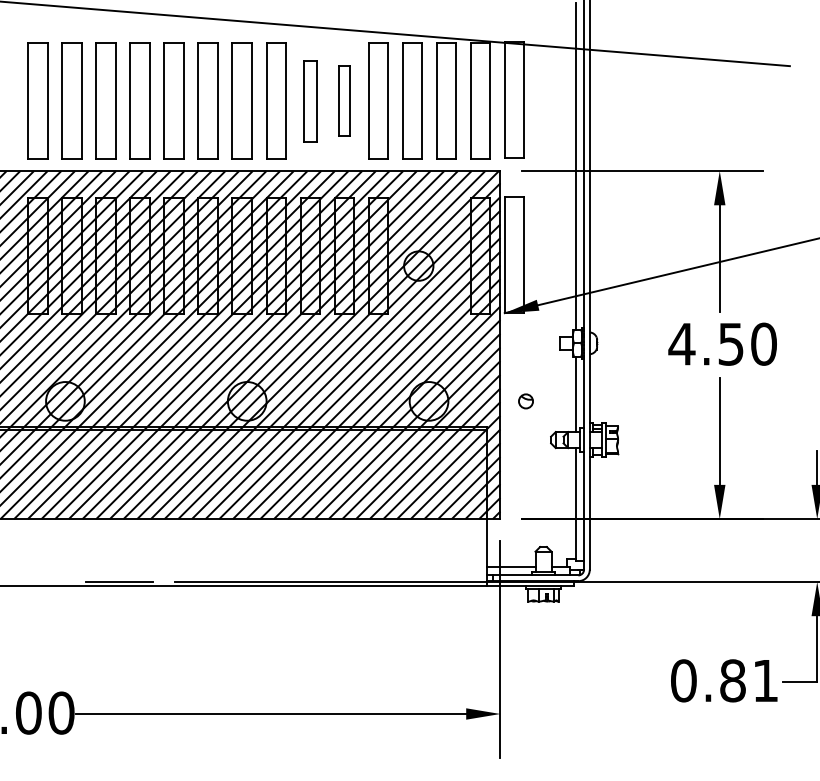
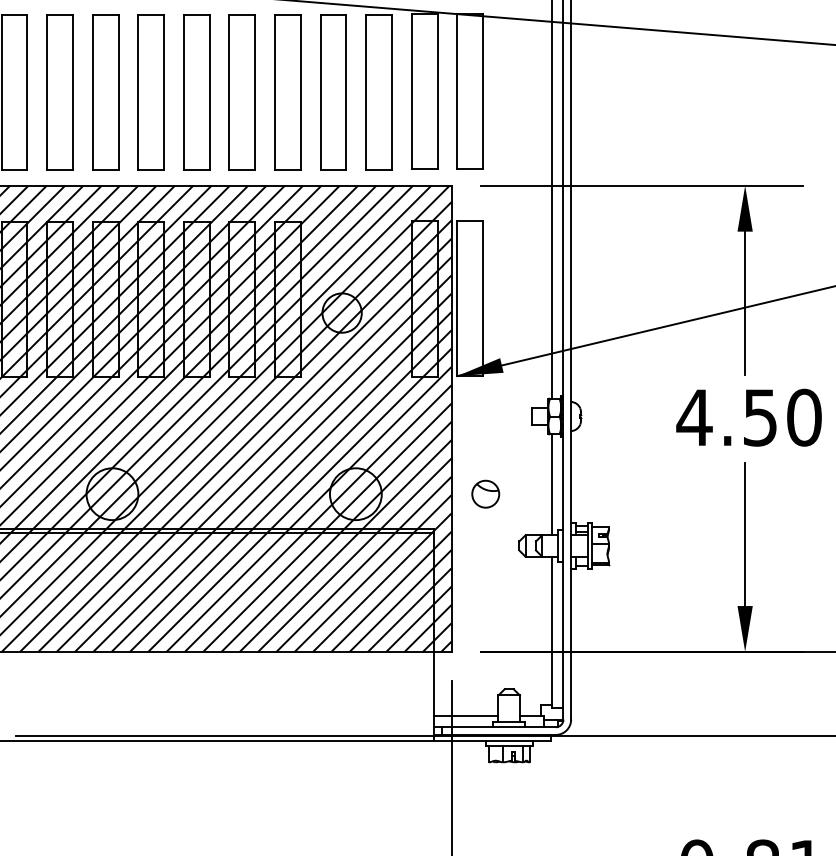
part: (310, 100) -> (197, 91), size x1.43
part: (344, 100) -> (242, 91), size x1.67
part: (525, 401) -> (485, 494), size x1.43

